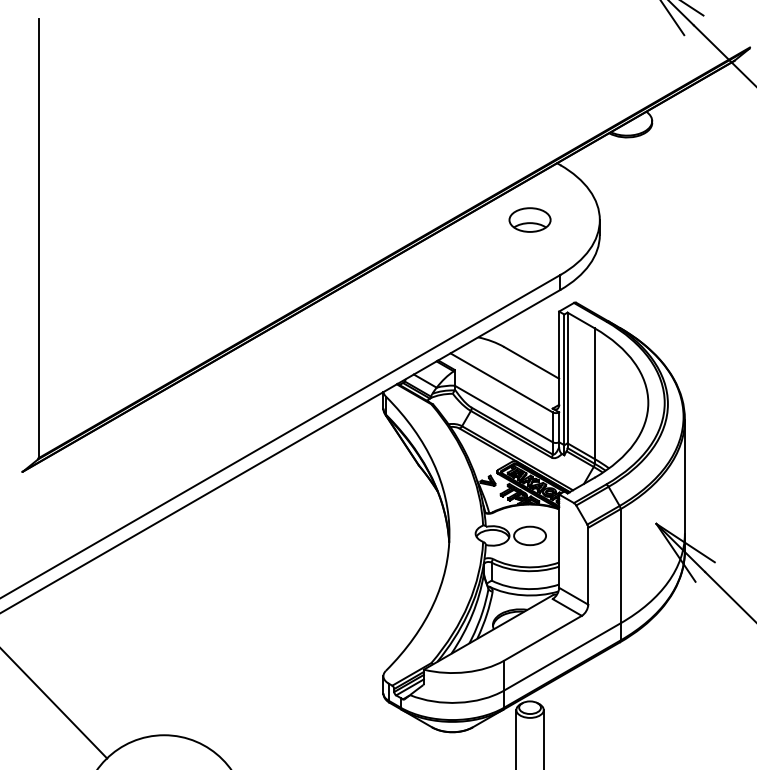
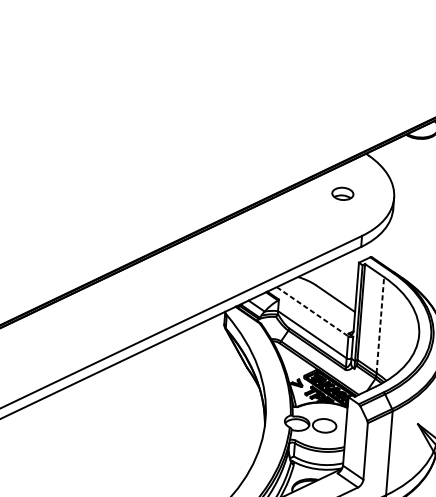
part: (529, 219) -> (342, 193), size x0.7
line: (501, 382) -> (312, 311), solid -> dashed
line: (594, 393) -> (380, 324), solid -> dashed

